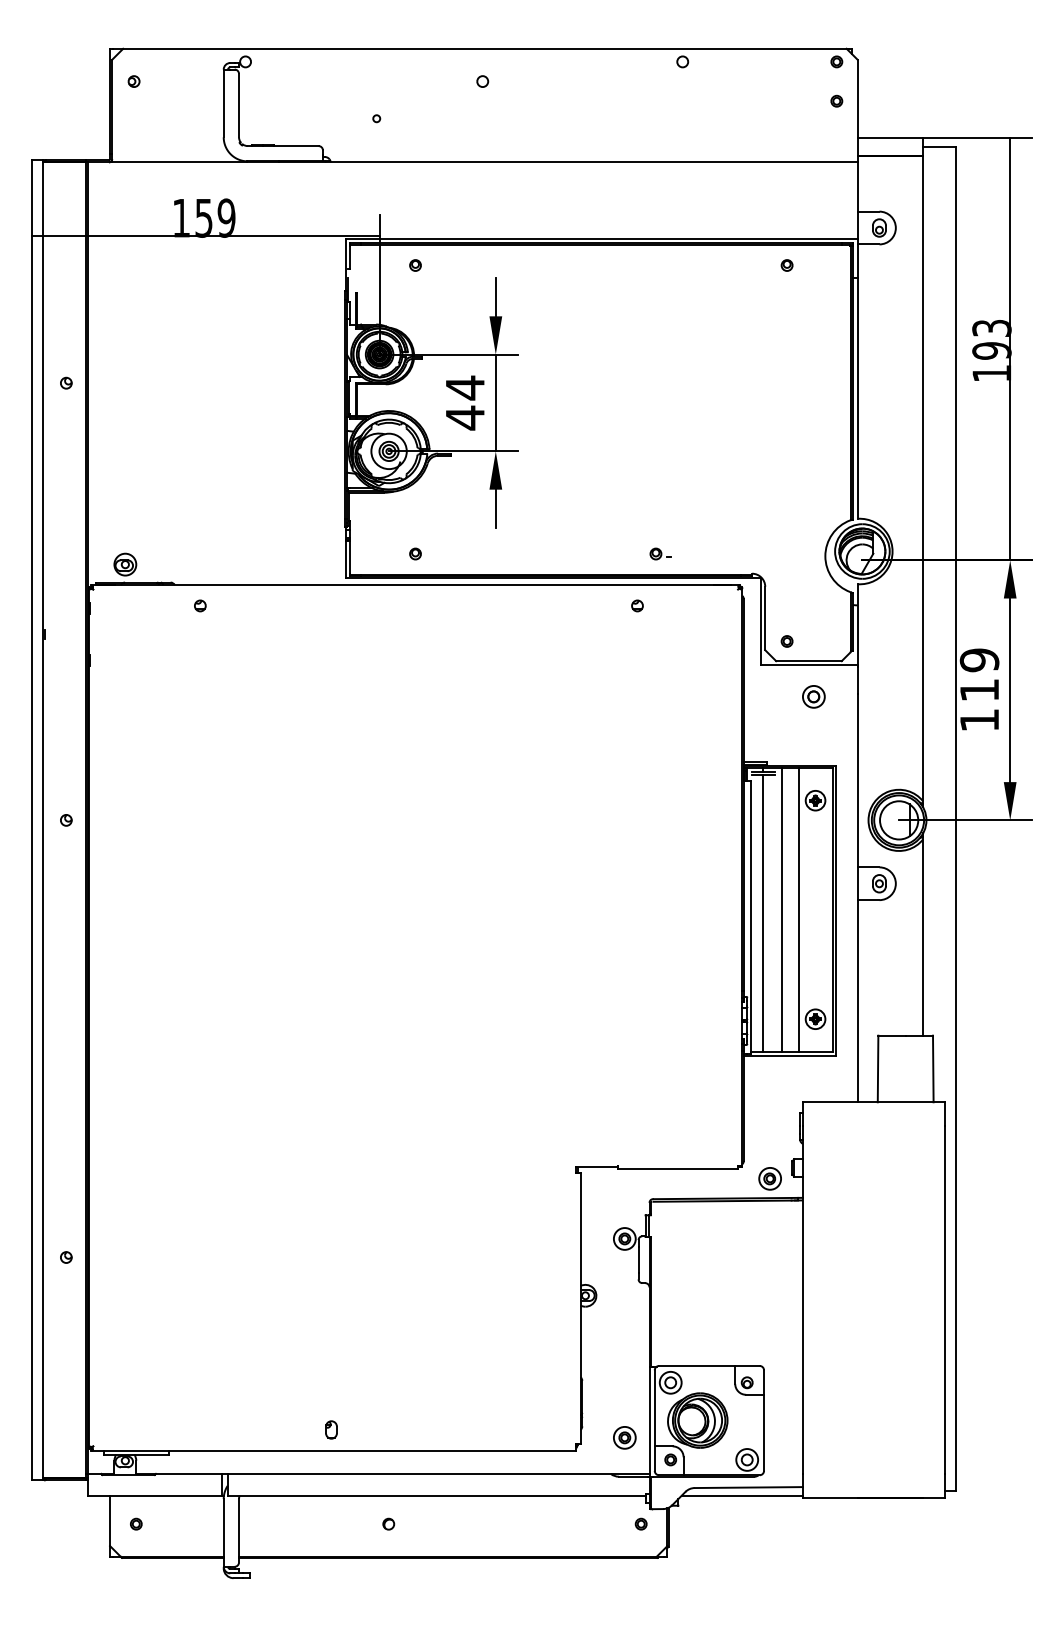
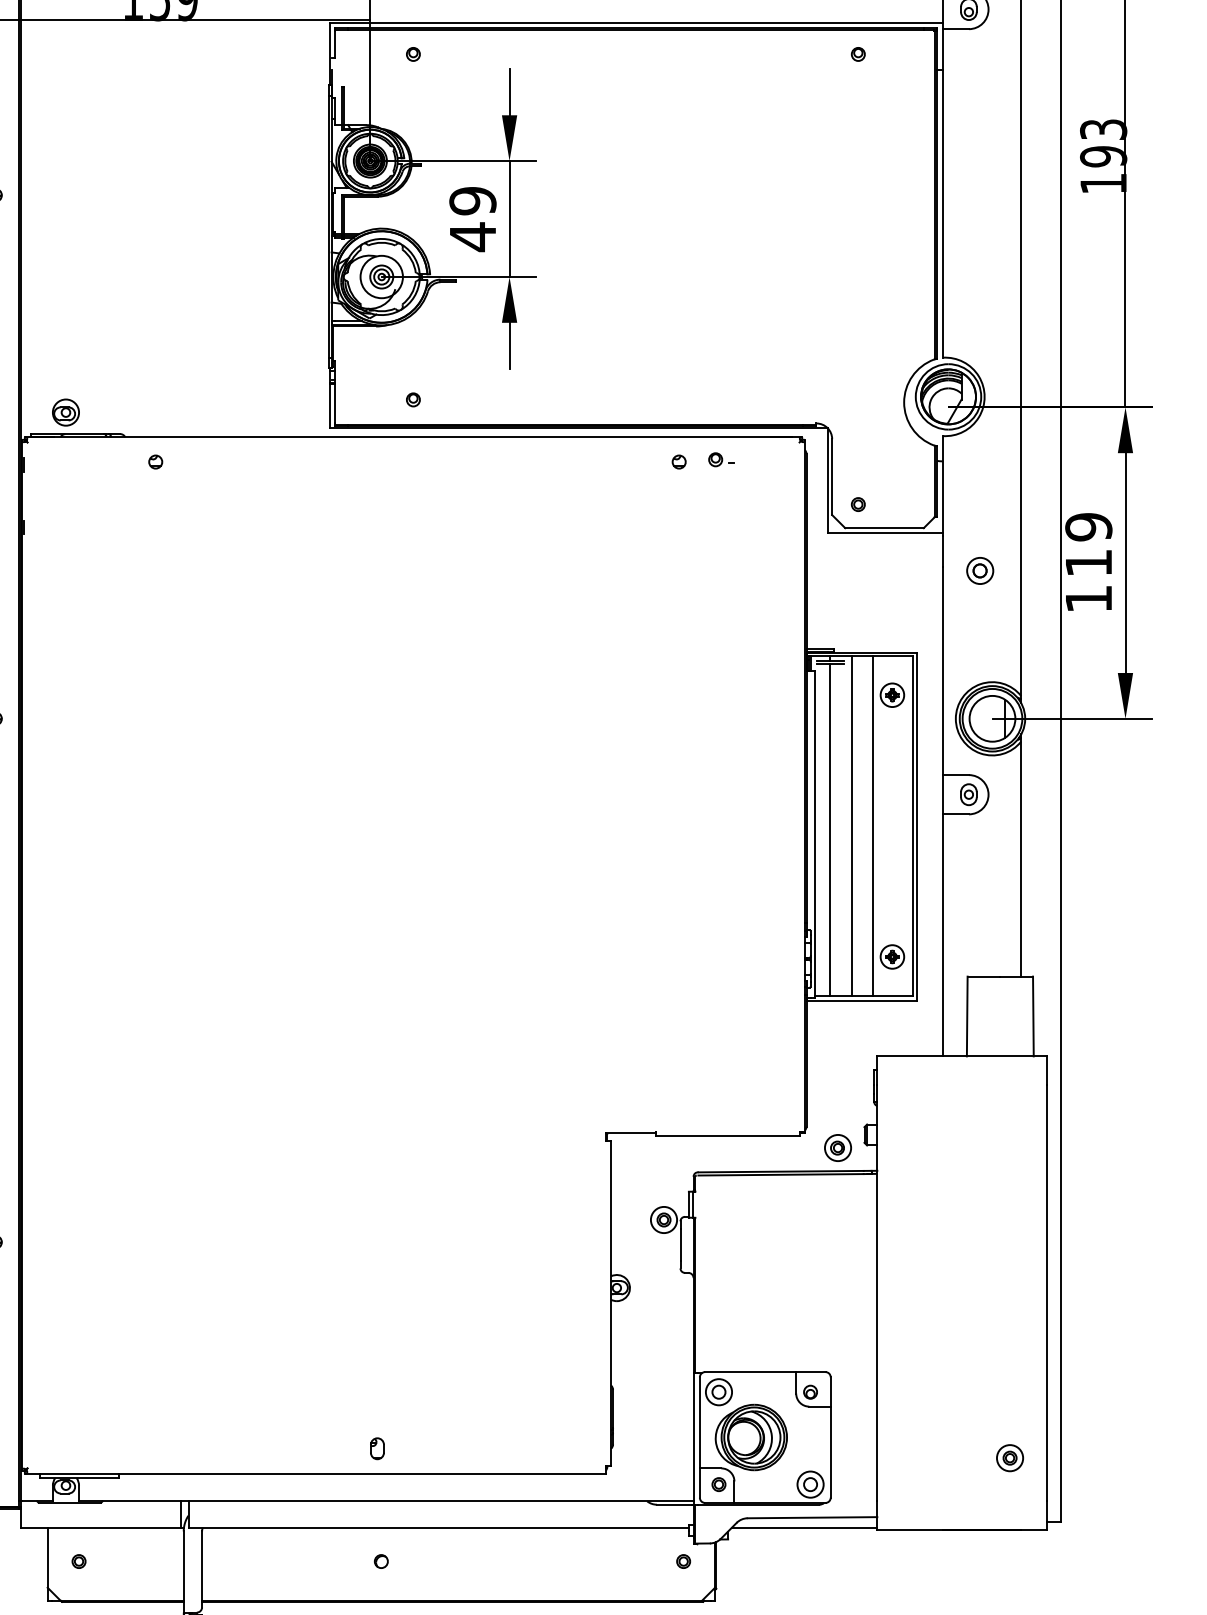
text: (465, 387) -> (473, 200), 44 -> 49
part: (660, 553) -> (721, 459), moved
part: (813, 696) -> (979, 570), moved
part: (331, 1429) -> (377, 1448), moved
part: (624, 1437) -> (1009, 1457), moved

